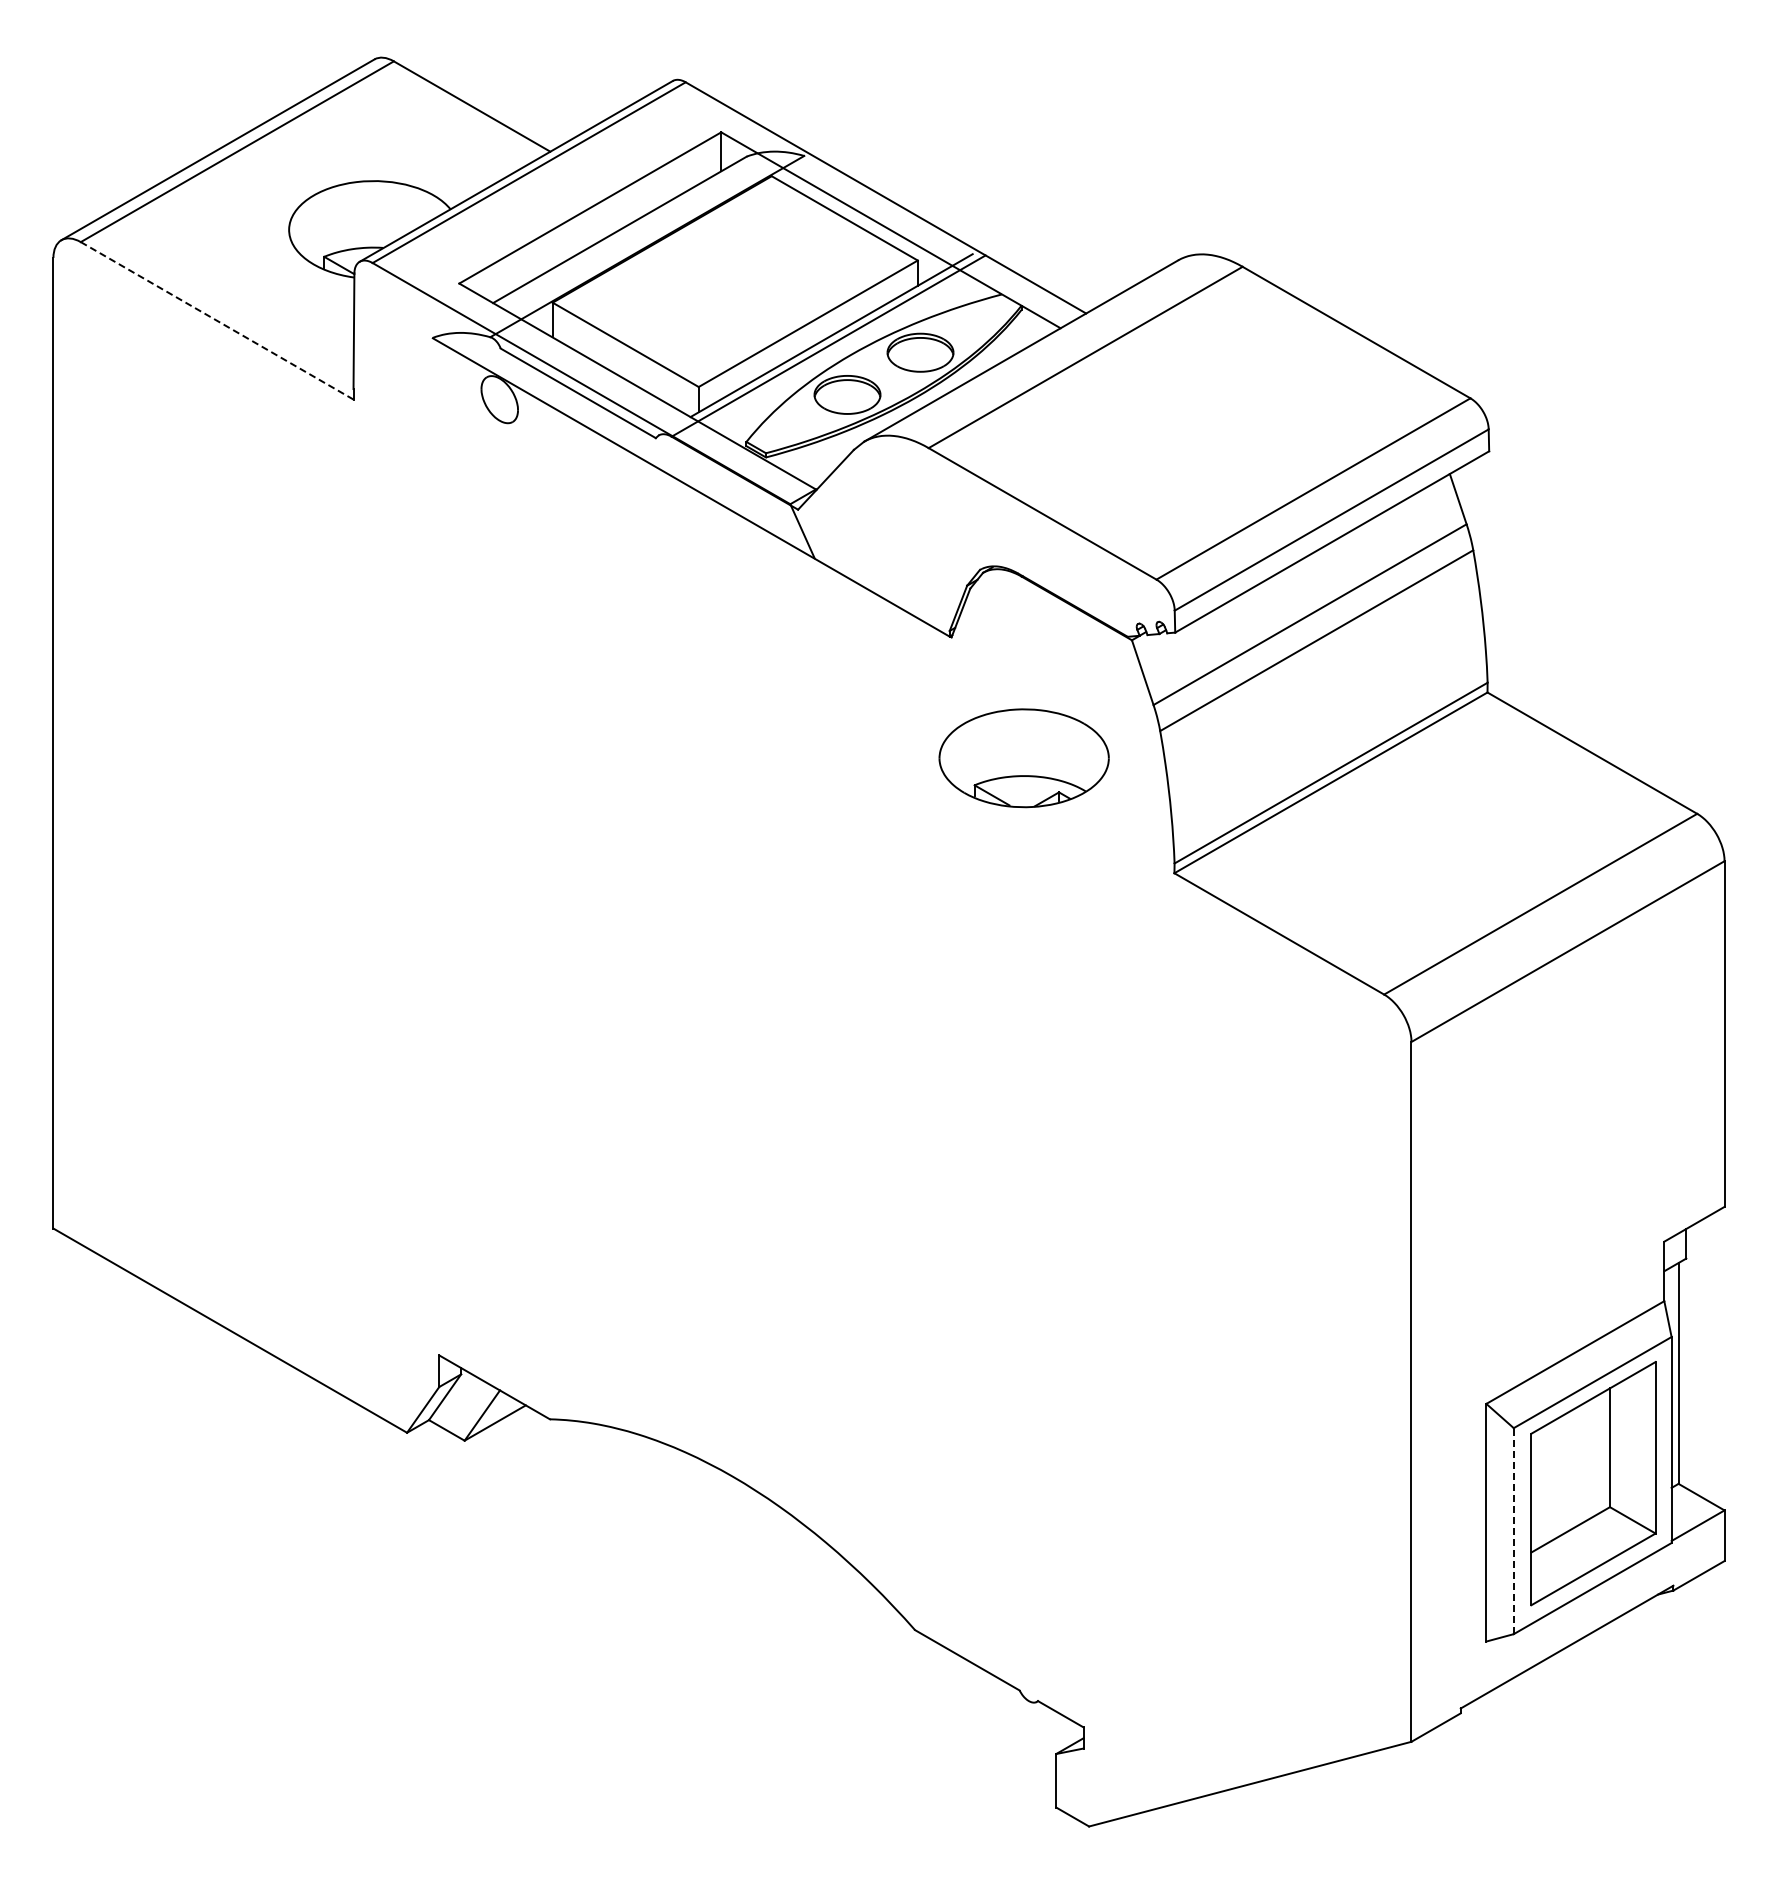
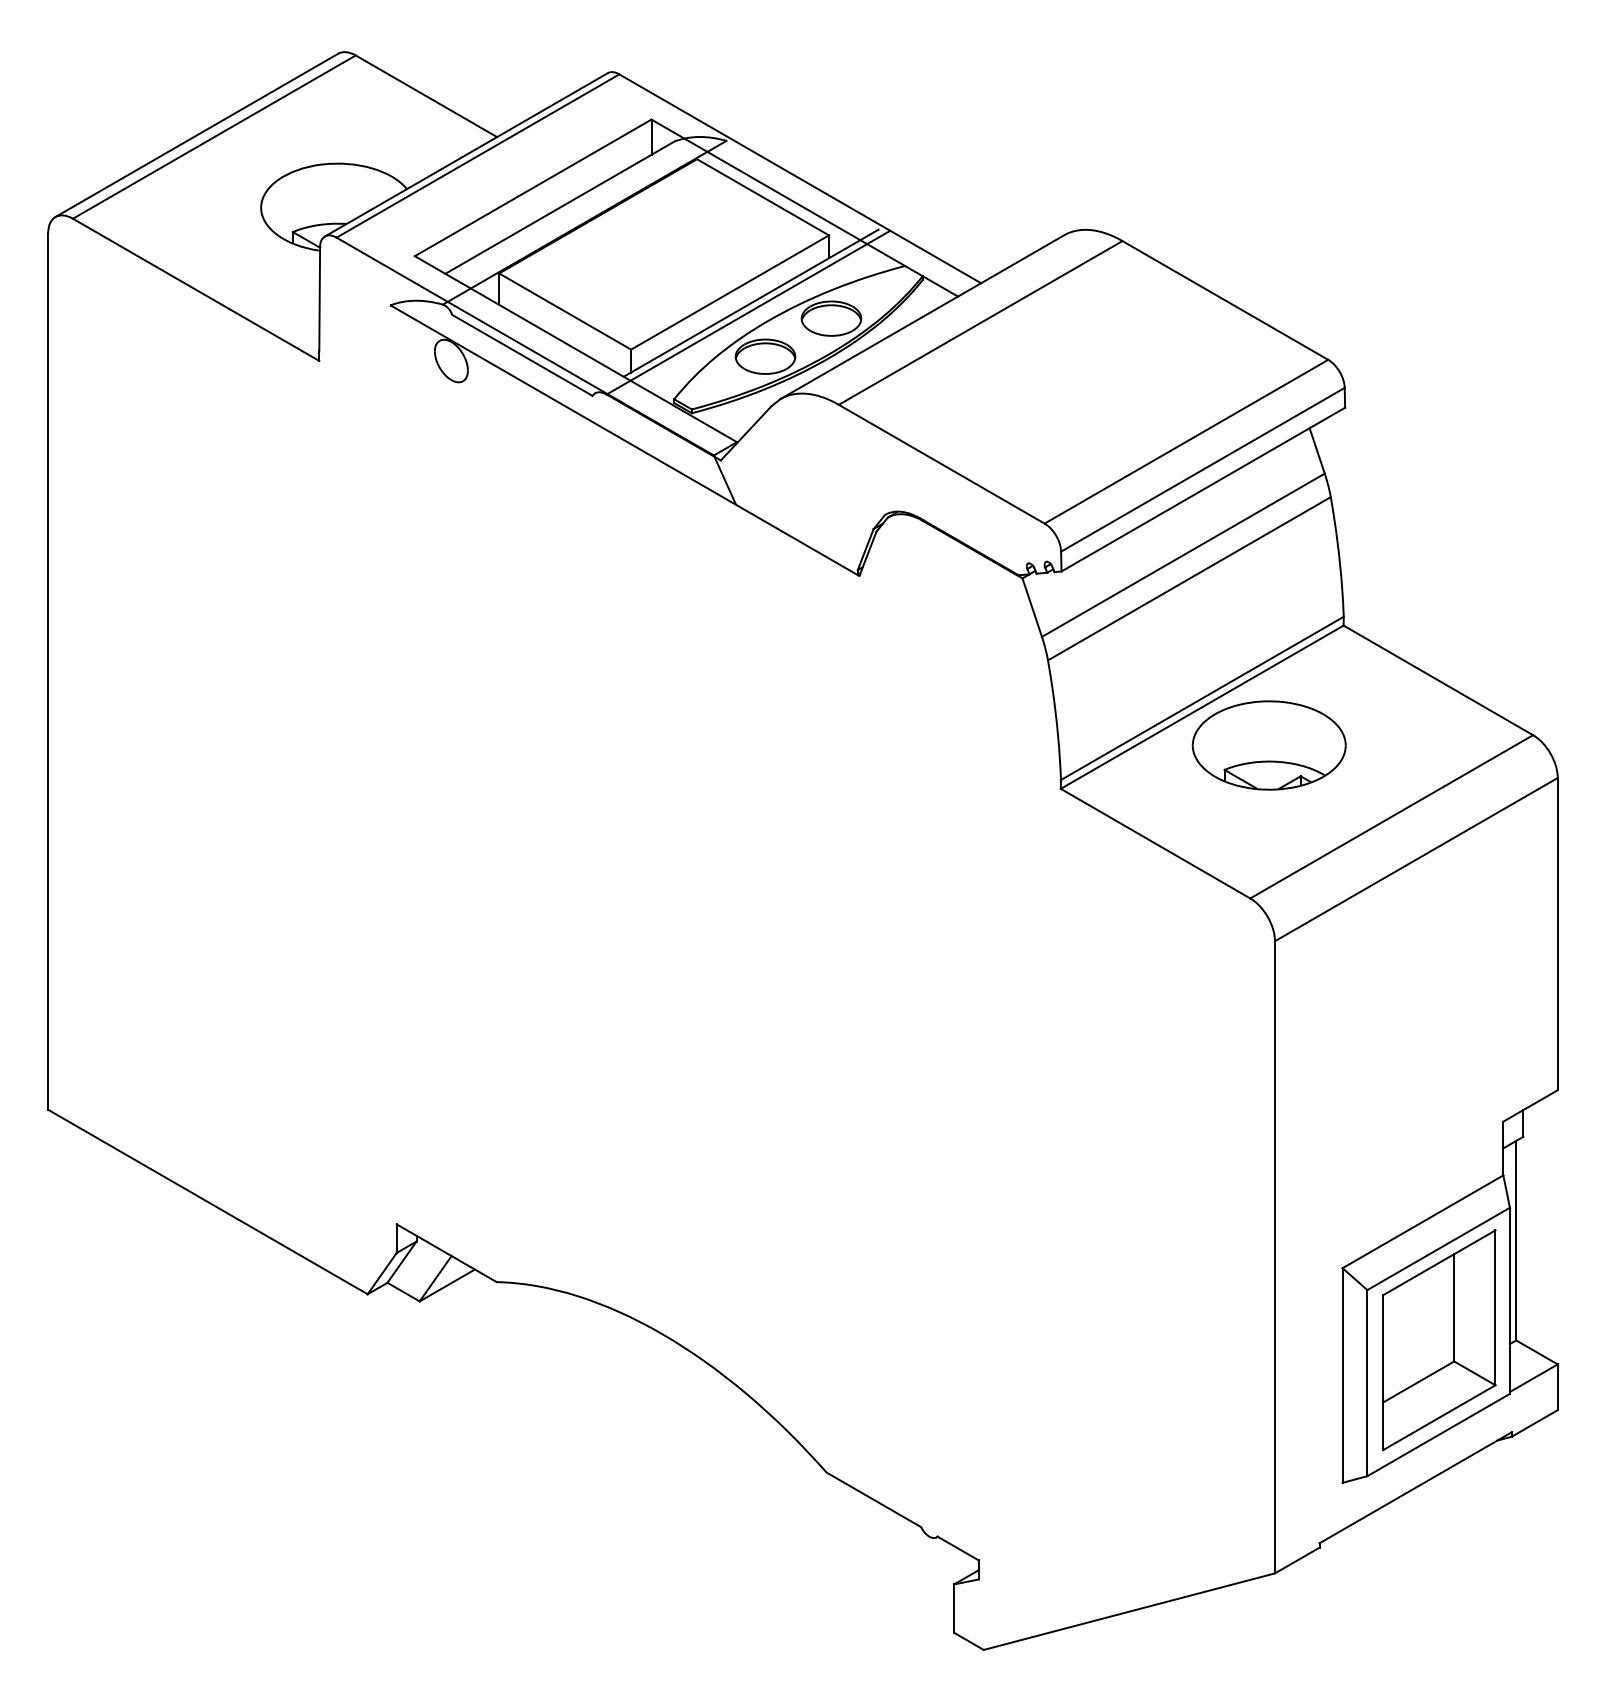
line: (216, 320) -> (195, 289), dashed -> solid
part: (1023, 758) -> (1268, 745), moved
line: (1513, 1530) -> (1367, 1382), dashed -> solid

